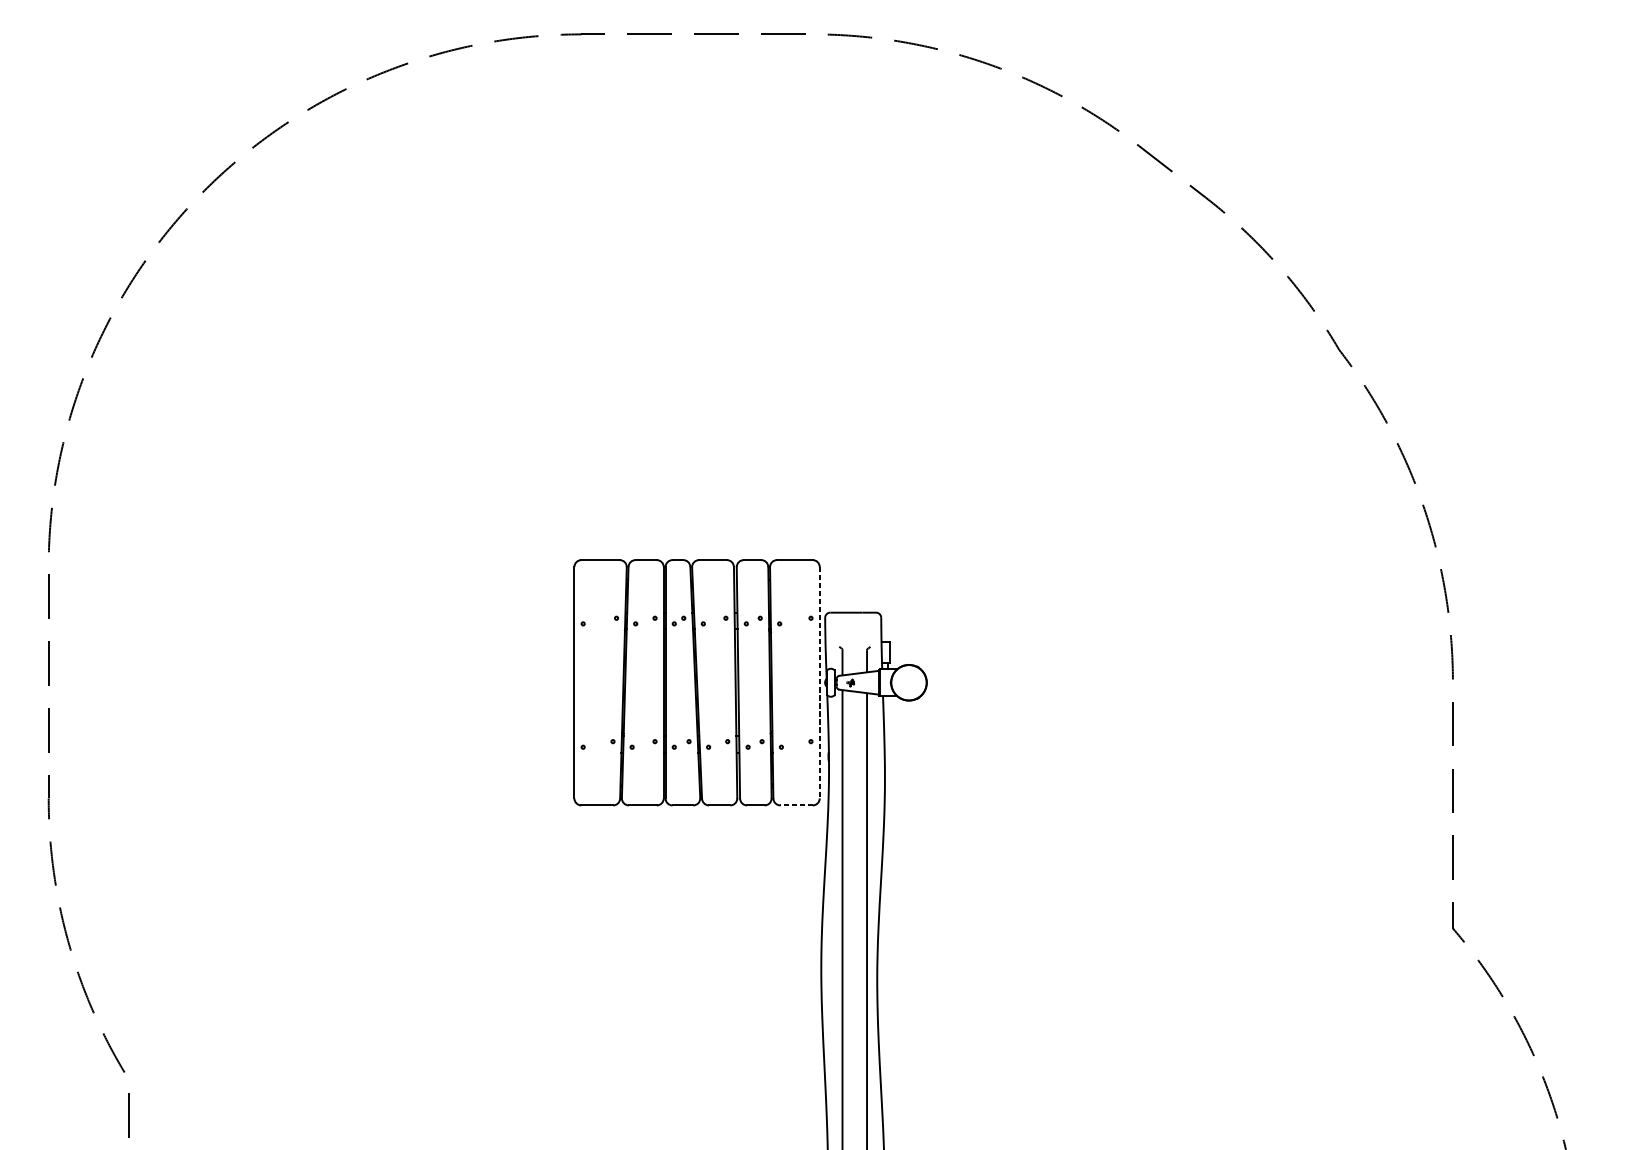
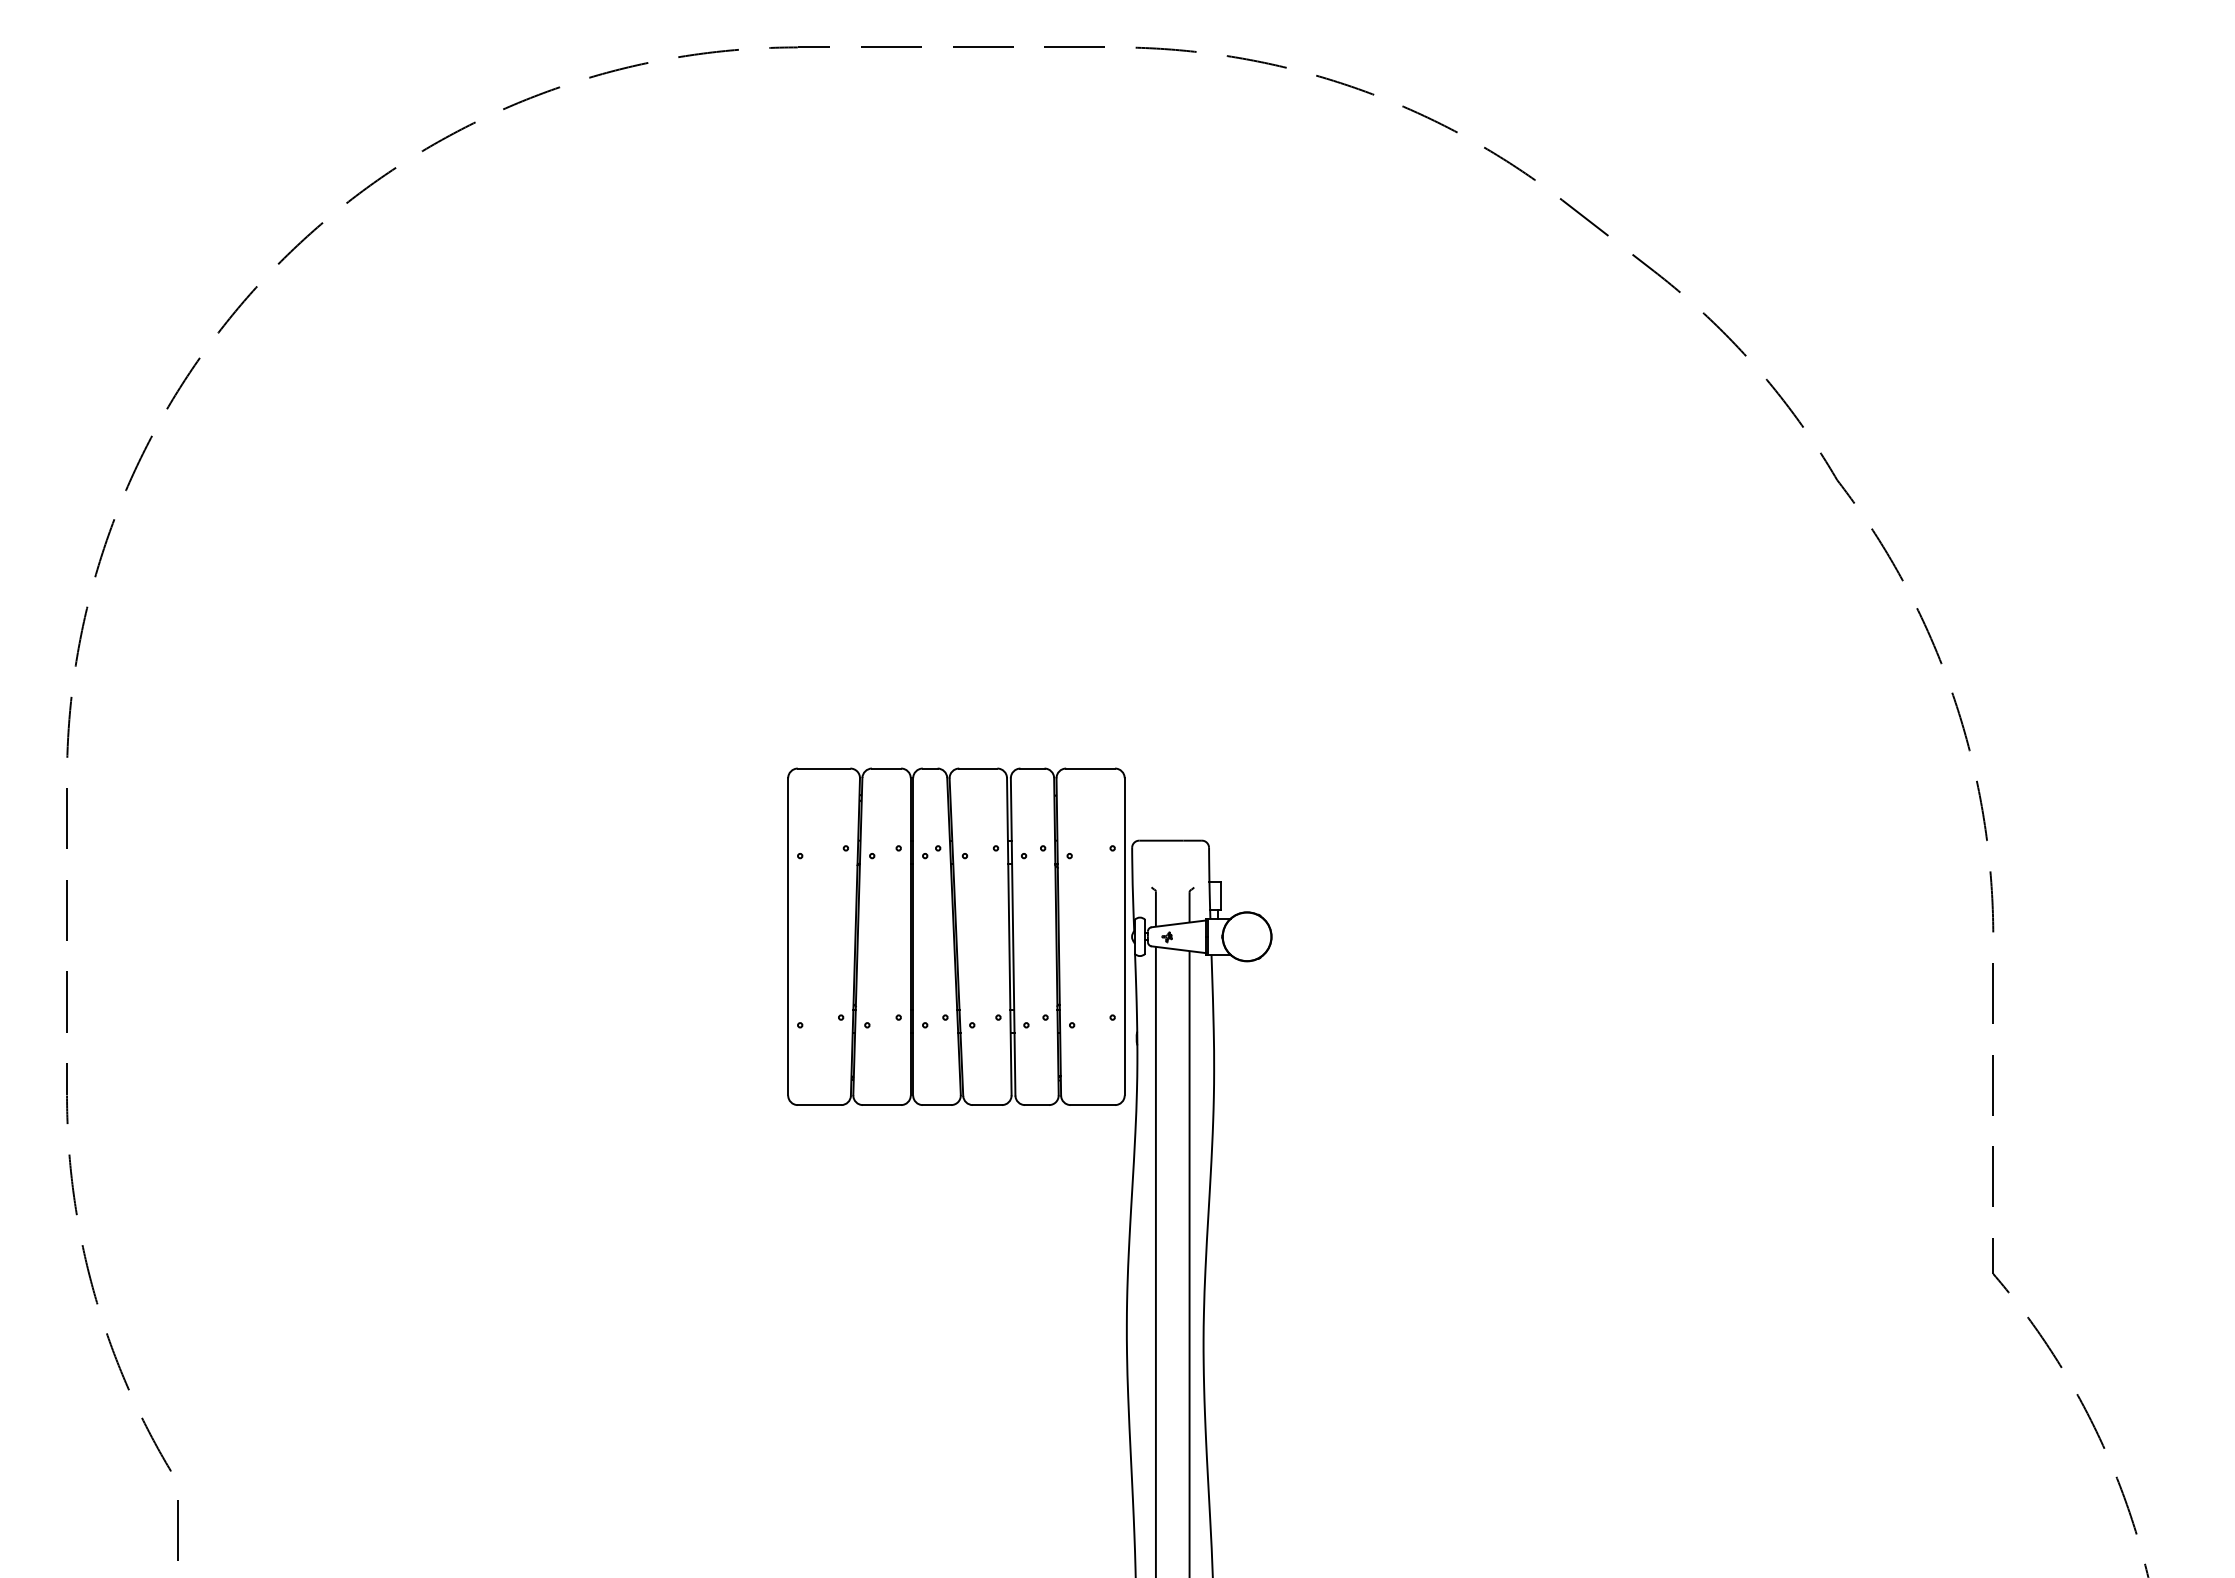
line: (819, 682) -> (1124, 936), dashed -> solid
line: (796, 805) -> (1092, 1105), dashed -> solid

